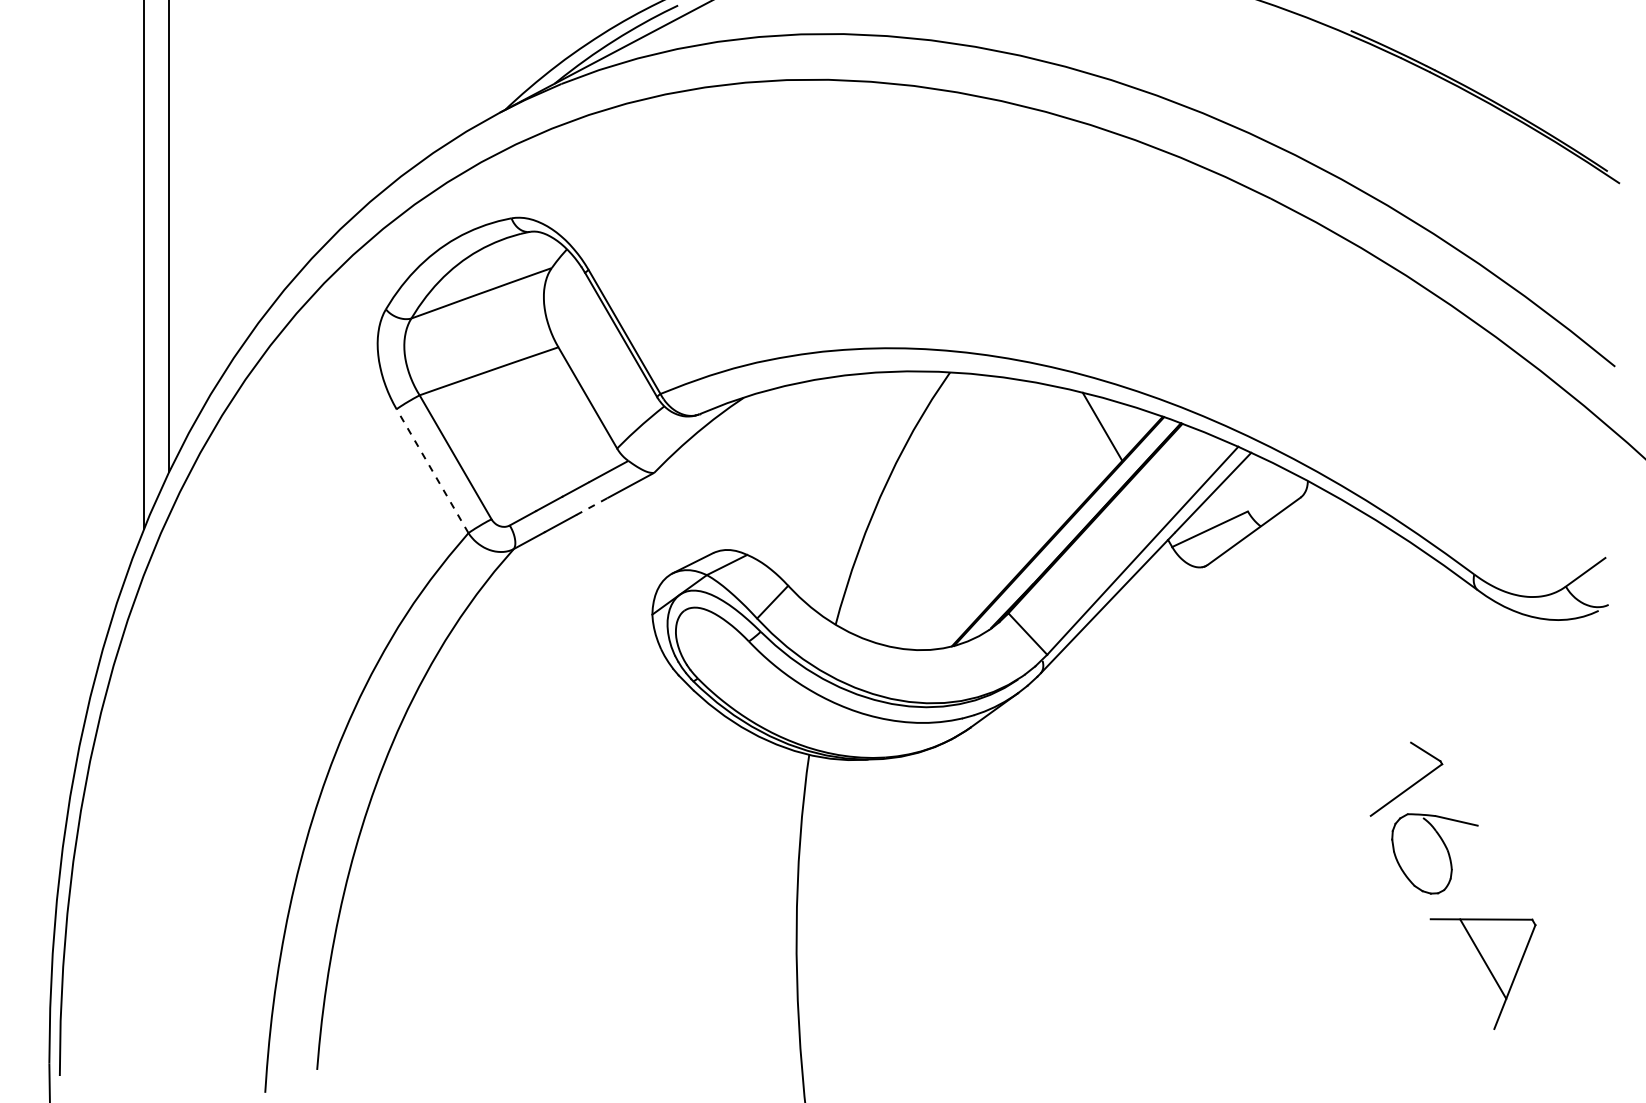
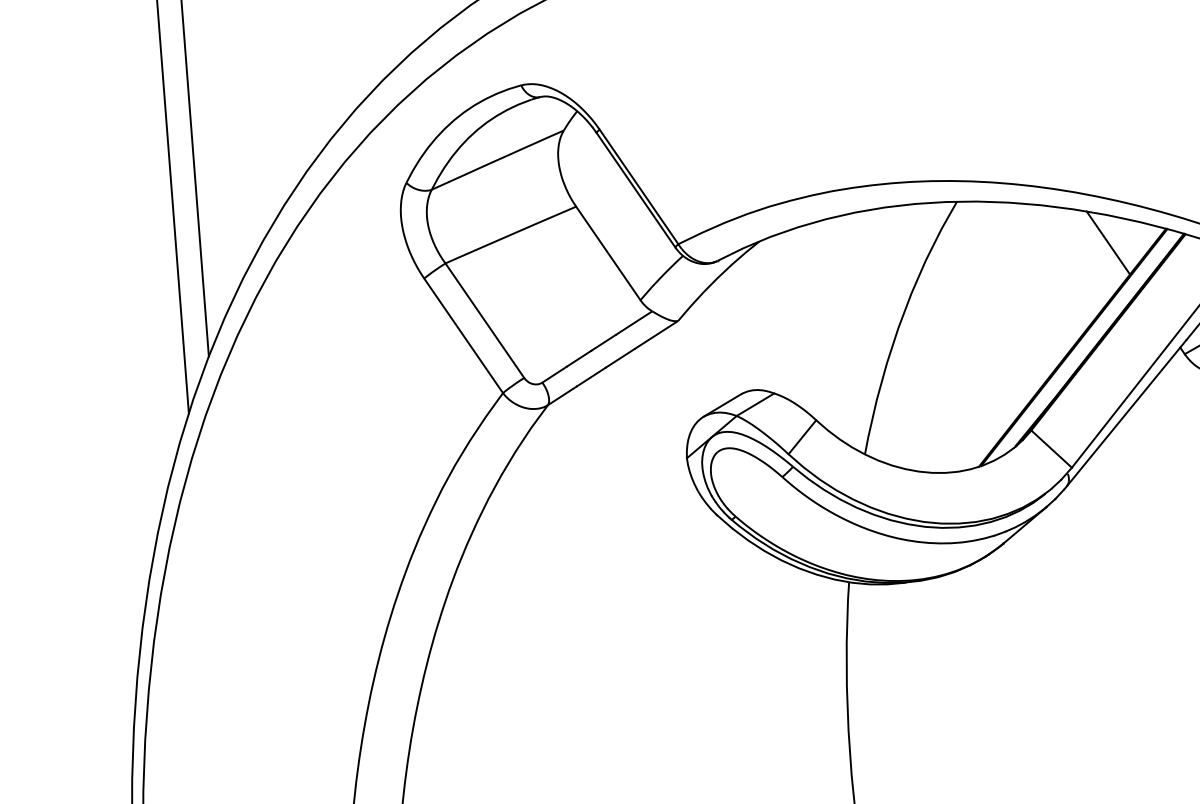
line: (432, 471) -> (463, 336), dashed -> solid
line: (591, 506) -> (620, 358), dashed -> solid

